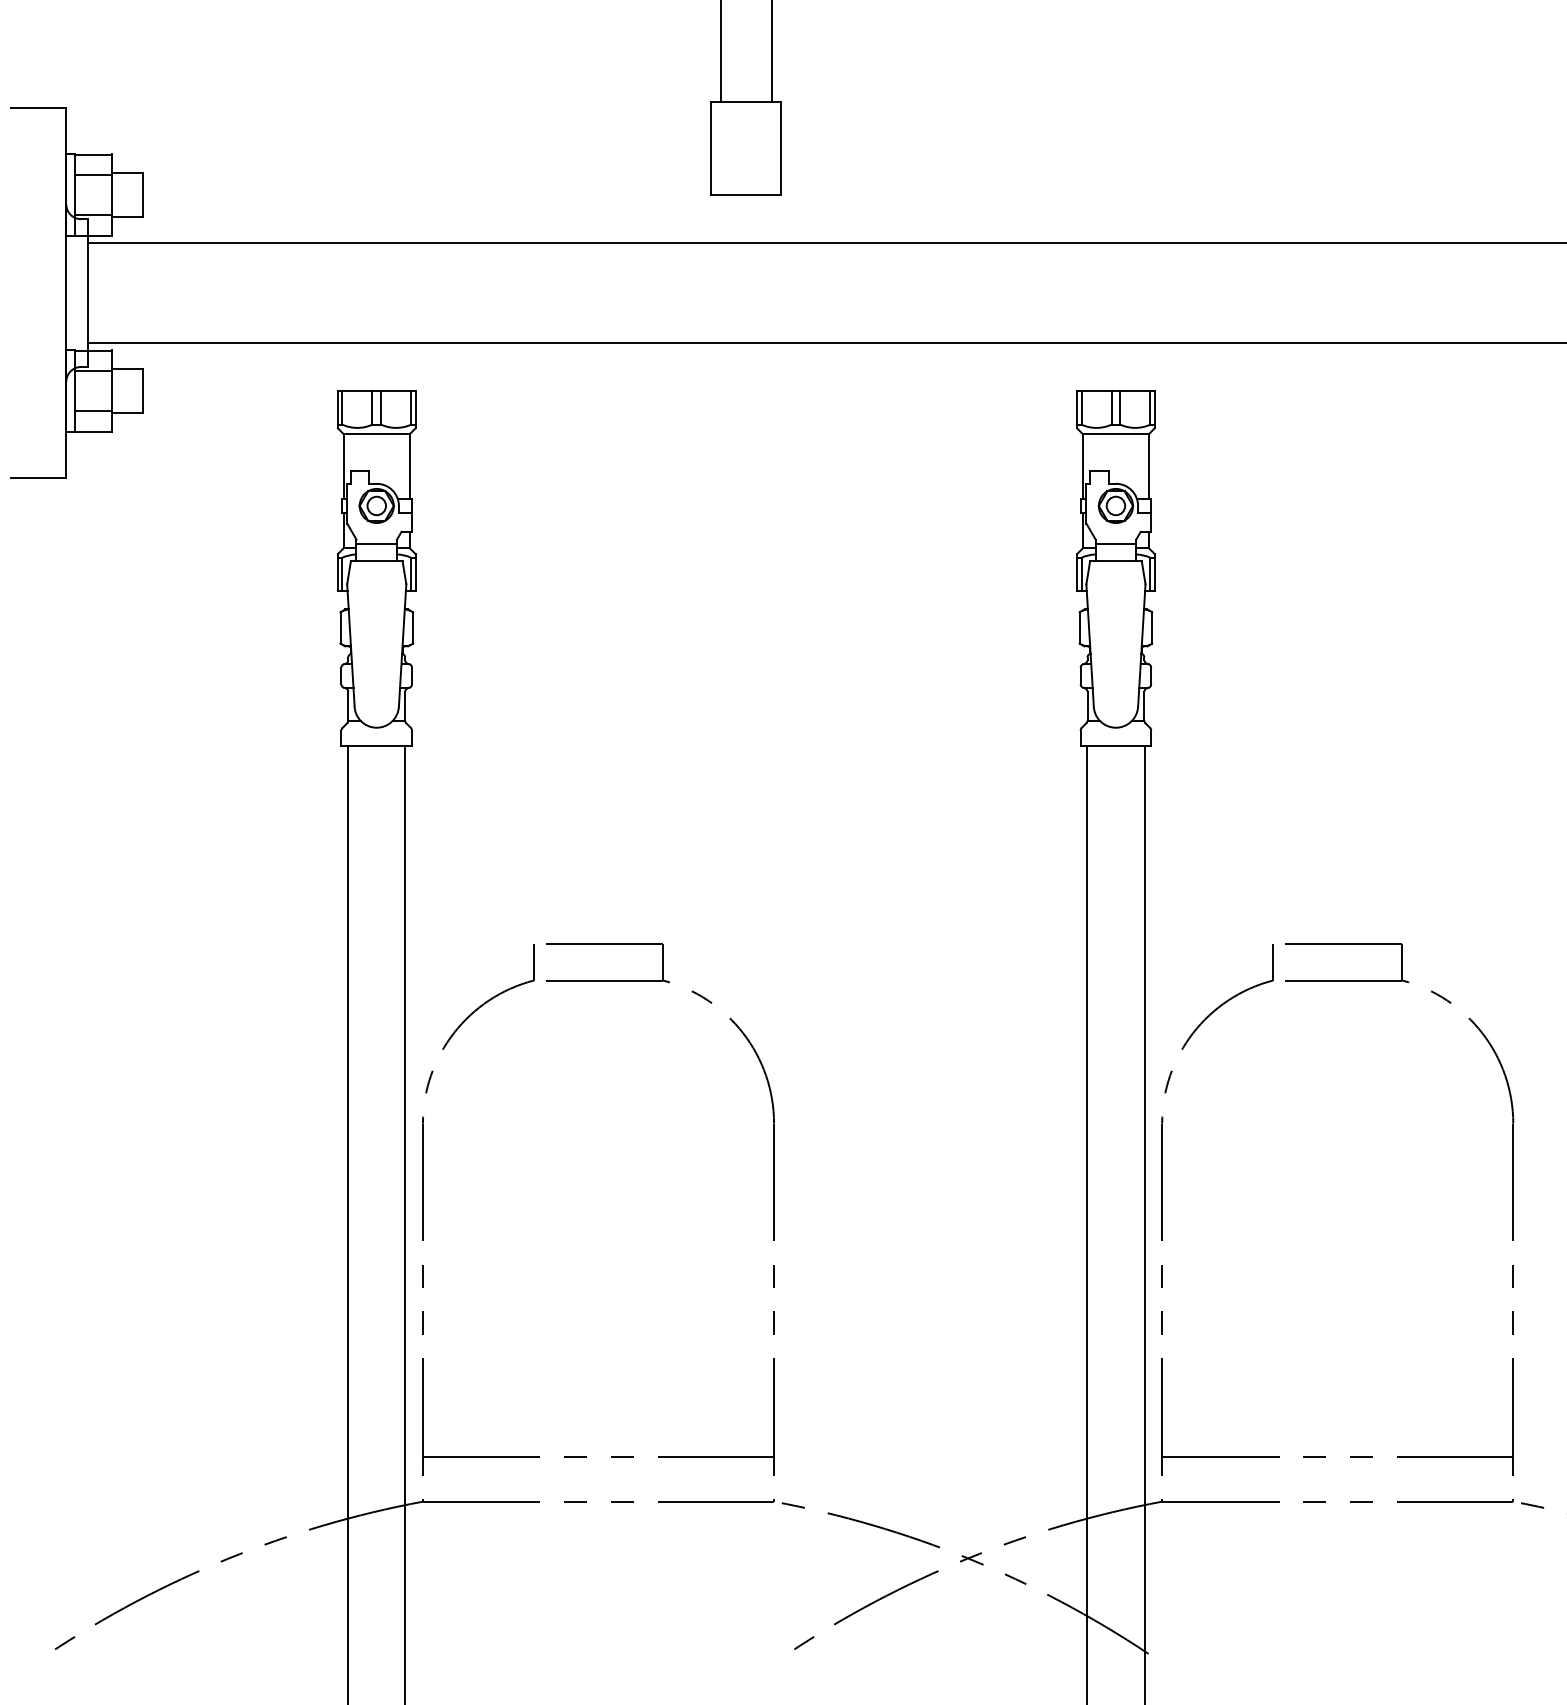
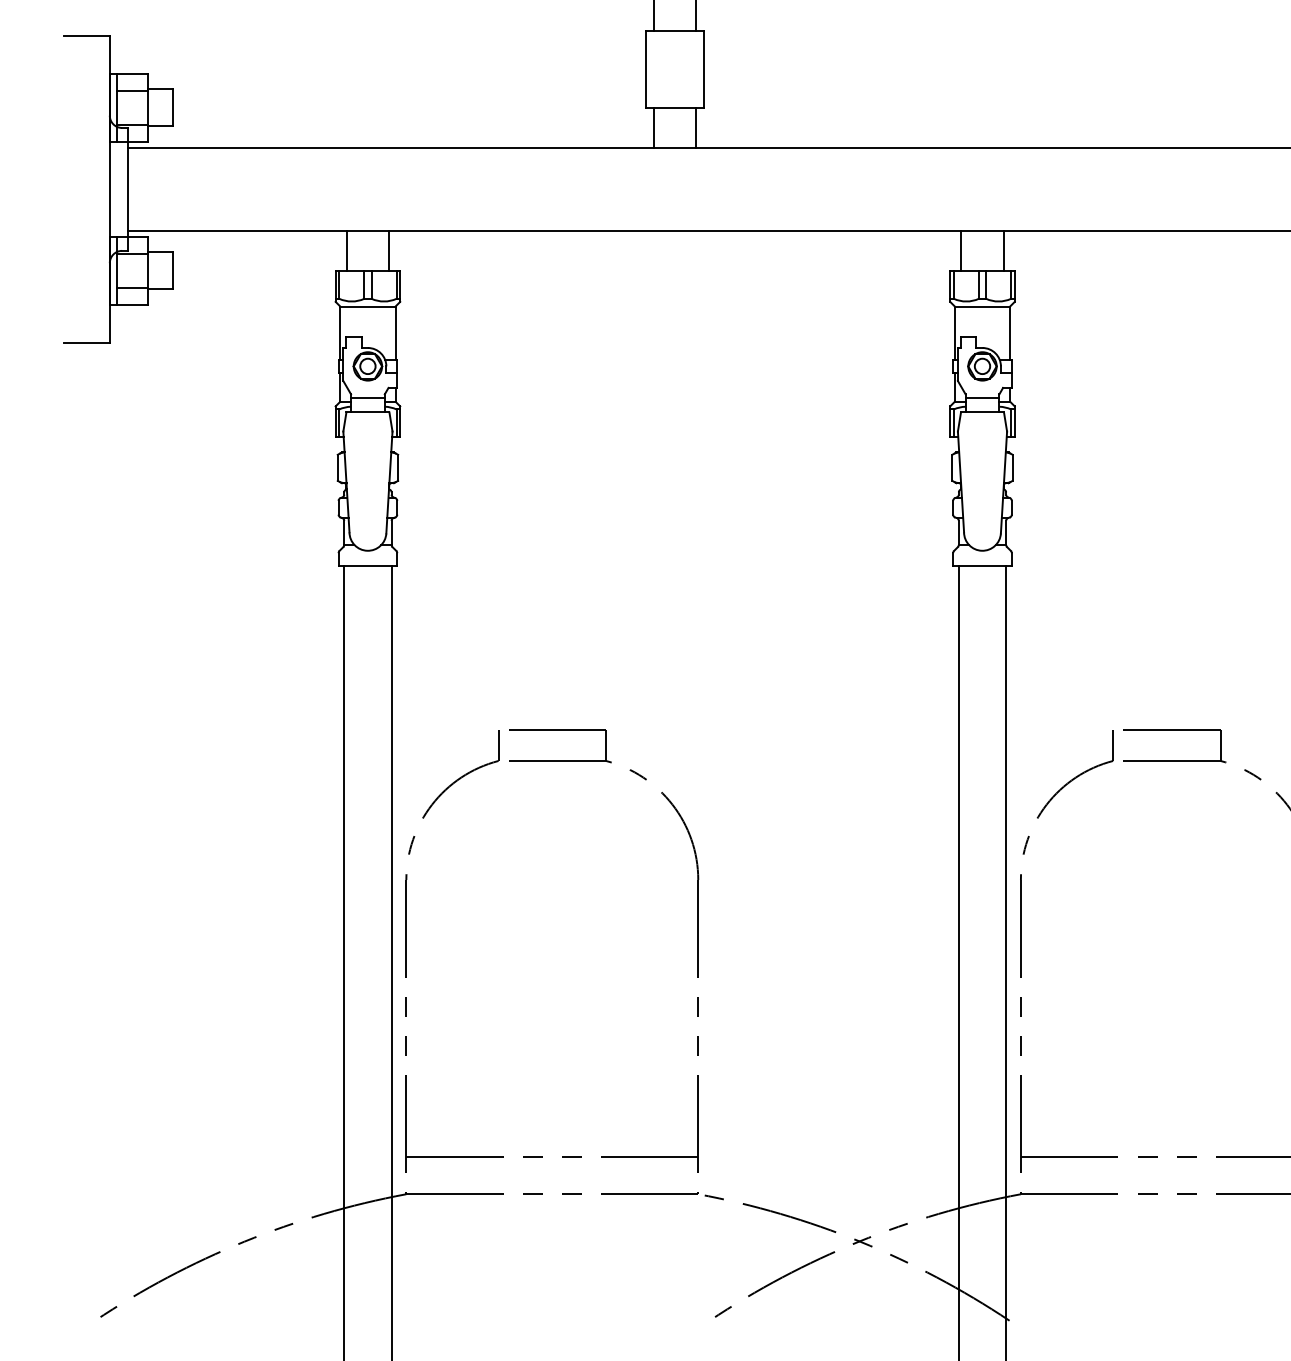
line: (720, 218) -> (653, 127), added
line: (771, 218) -> (696, 127), added
line: (351, 367) -> (346, 251), added
line: (402, 367) -> (389, 251), added
line: (1090, 367) -> (961, 251), added
line: (1141, 367) -> (1003, 251), added

